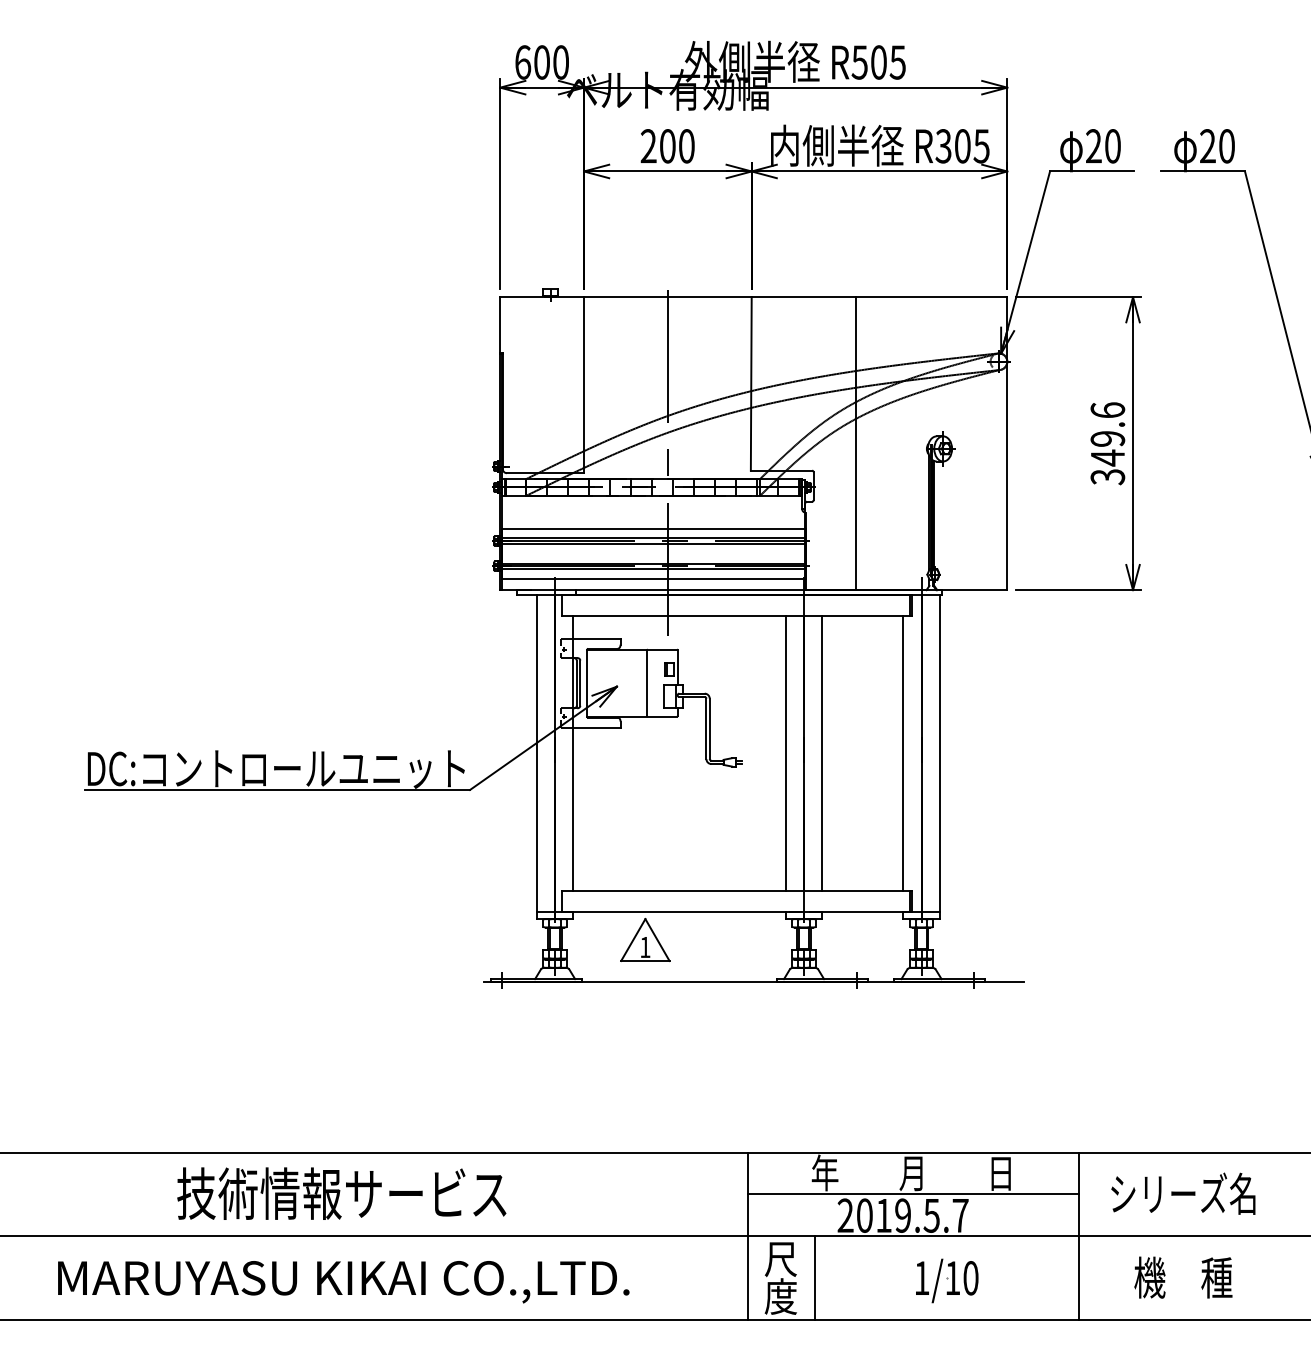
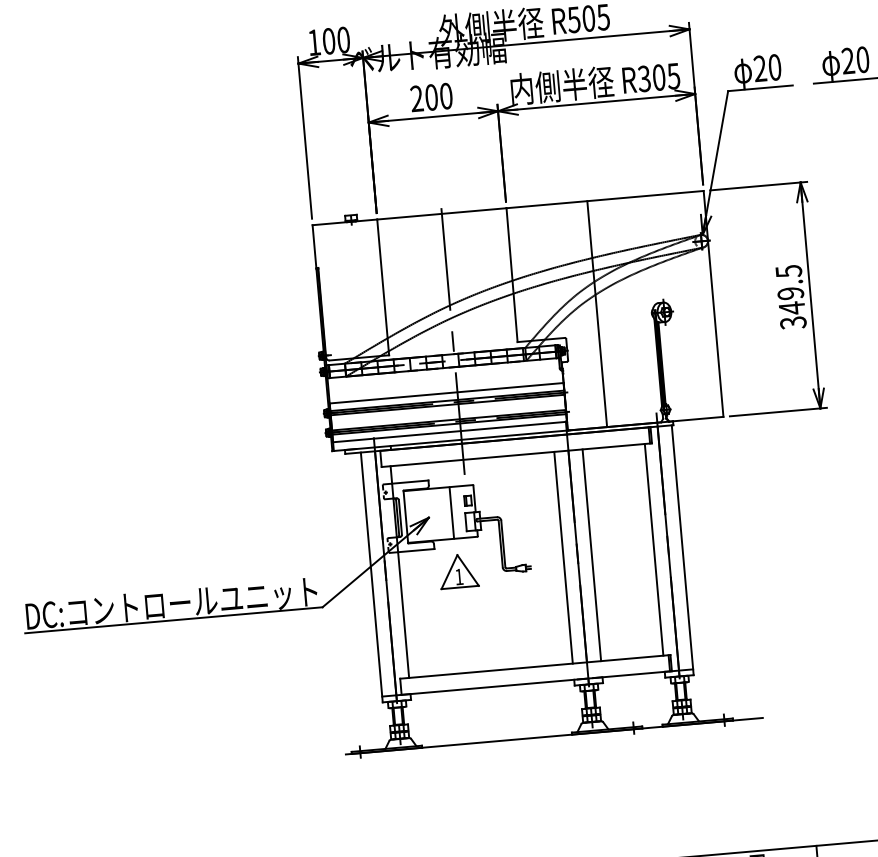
text: (523, 62) -> (314, 42), 600 -> 100
text: (1107, 410) -> (788, 271), 349.6 -> 349.5
part: (645, 939) -> (458, 570), moved

